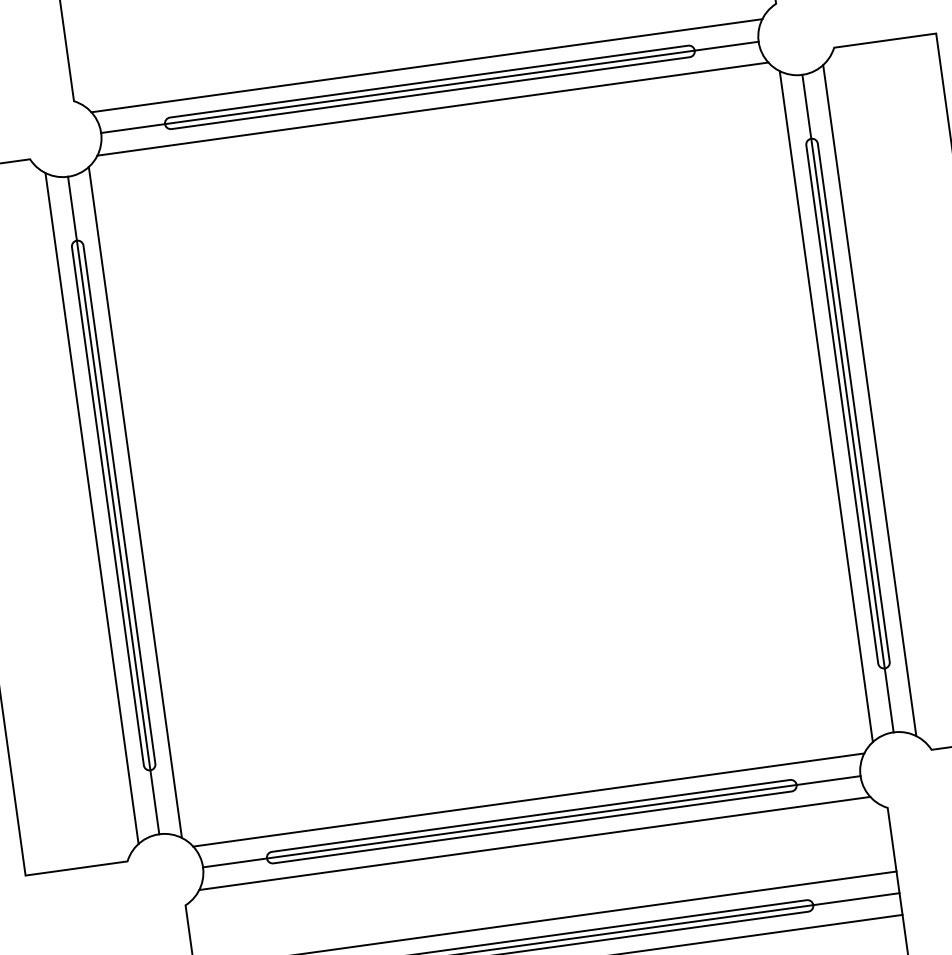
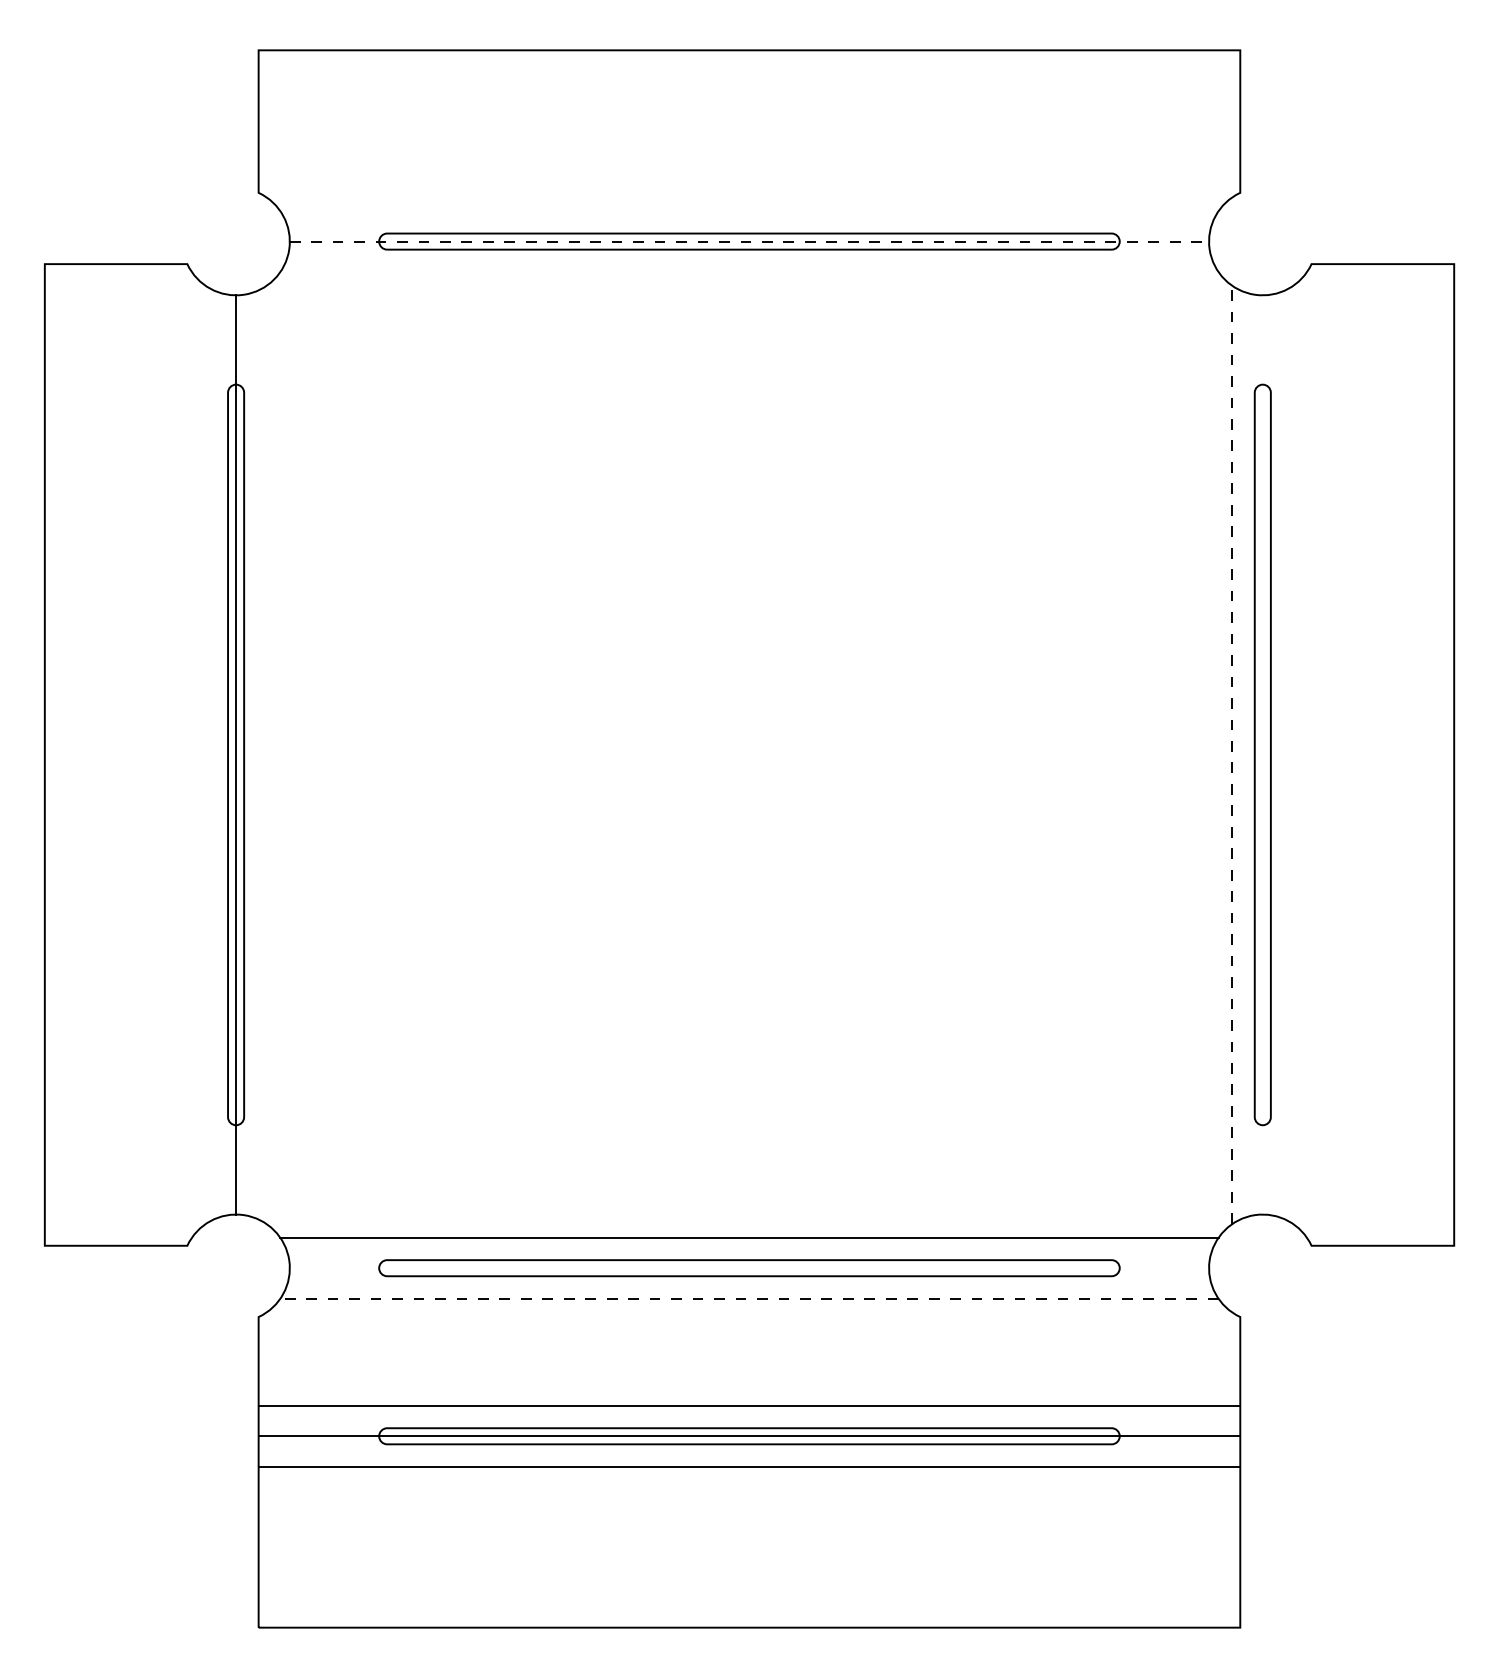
line: (426, 65) -> (749, 211), removed
line: (429, 87) -> (749, 241), solid -> dashed
line: (432, 108) -> (749, 271), removed
line: (869, 400) -> (1293, 754), removed
line: (847, 403) -> (1262, 754), removed
line: (826, 406) -> (1232, 754), solid -> dashed
line: (135, 502) -> (266, 754), removed
line: (91, 508) -> (205, 754), removed
line: (531, 821) -> (749, 1268), removed
line: (534, 843) -> (749, 1298), solid -> dashed

